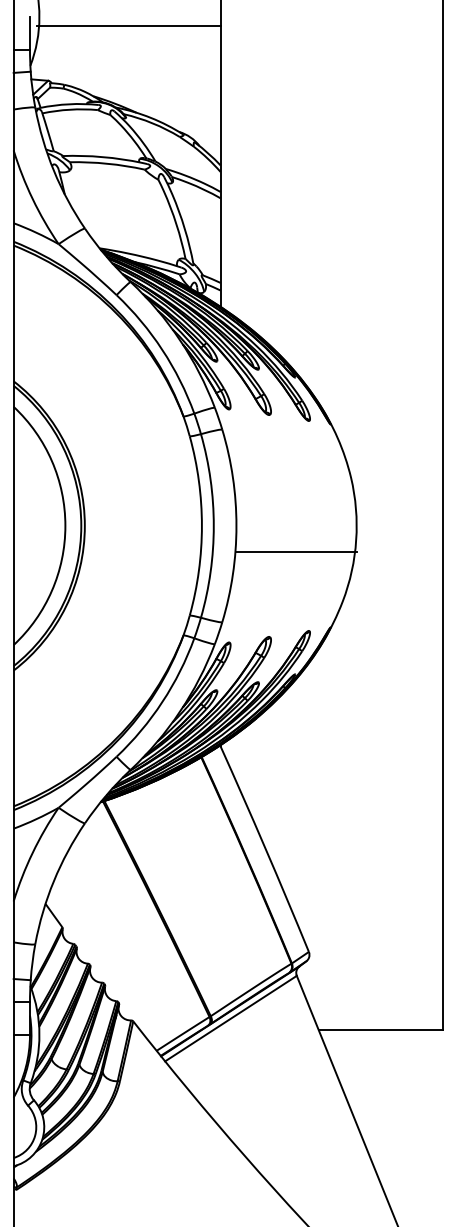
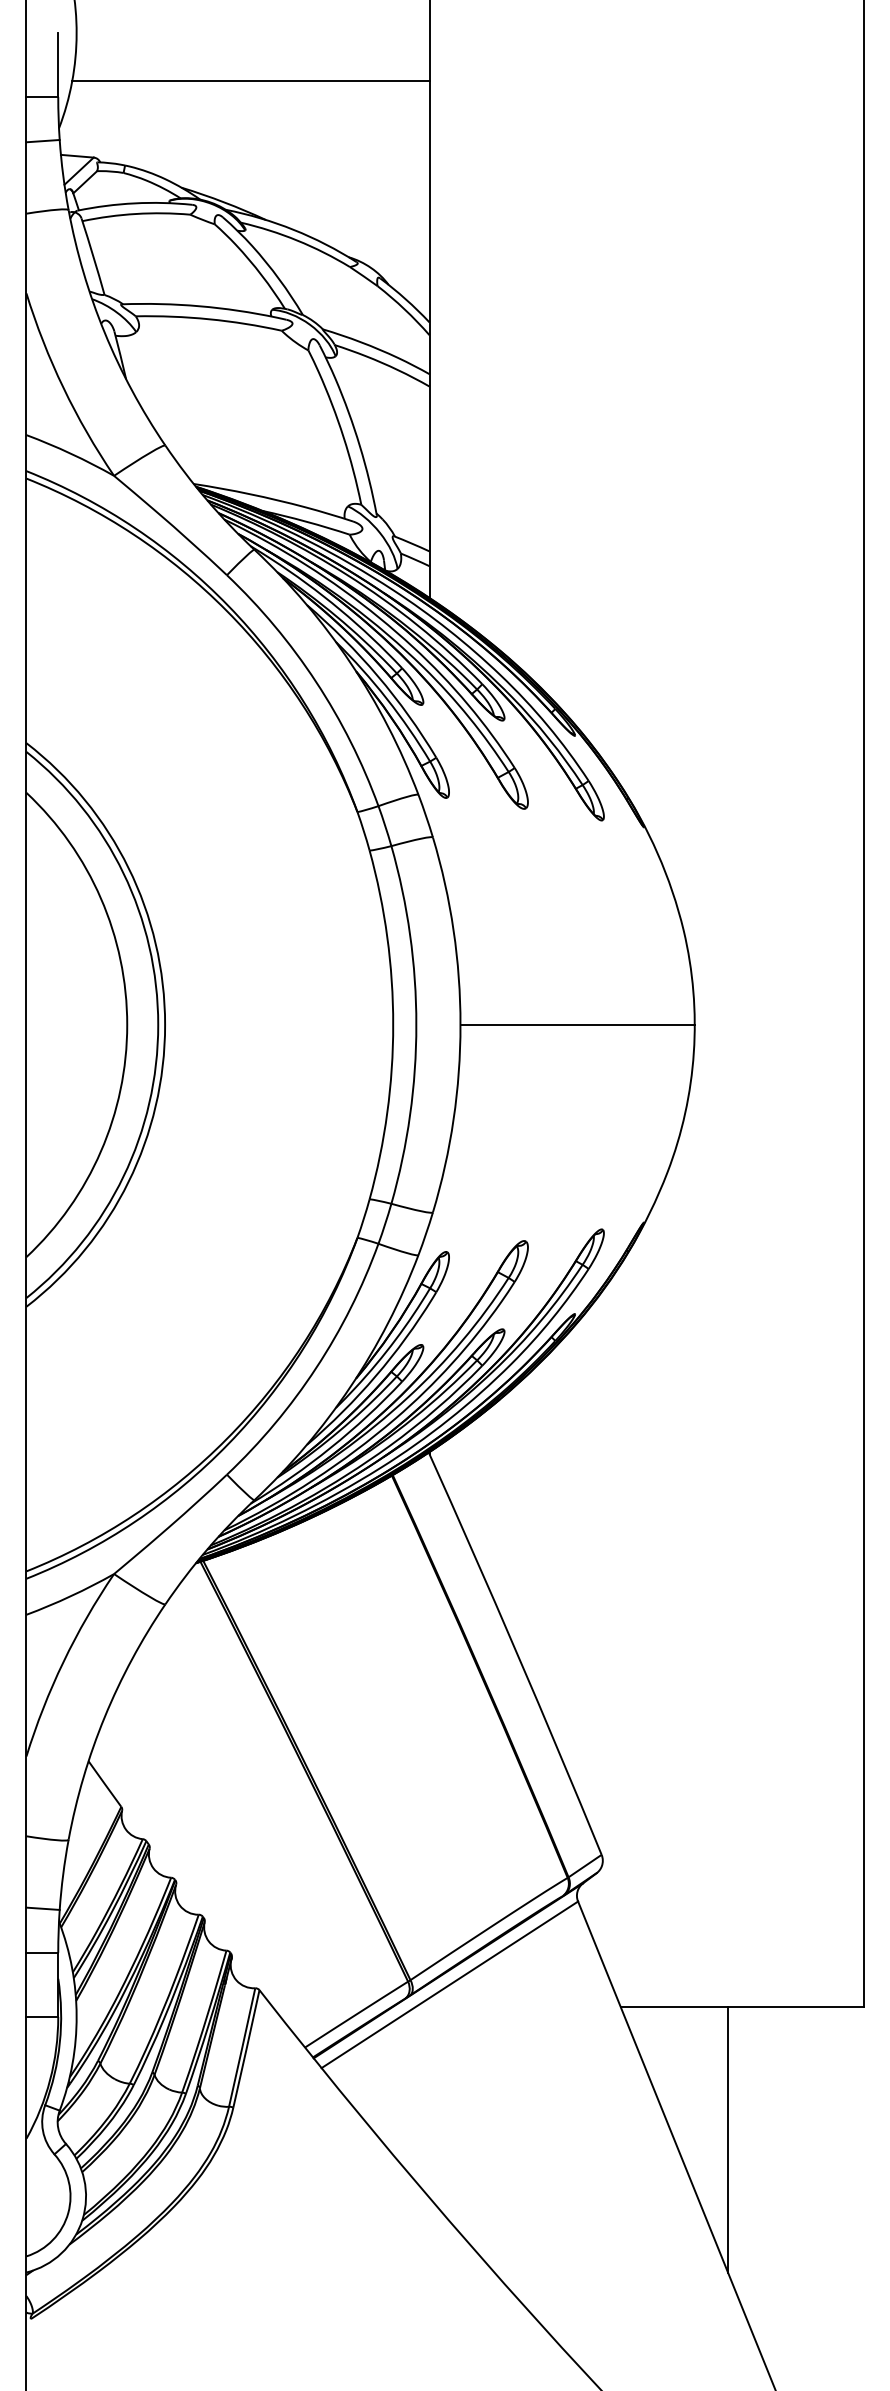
line: (128, 26) -> (250, 81), moved
line: (296, 551) -> (577, 1024), moved
line: (373, 1097) -> (727, 2138), added

